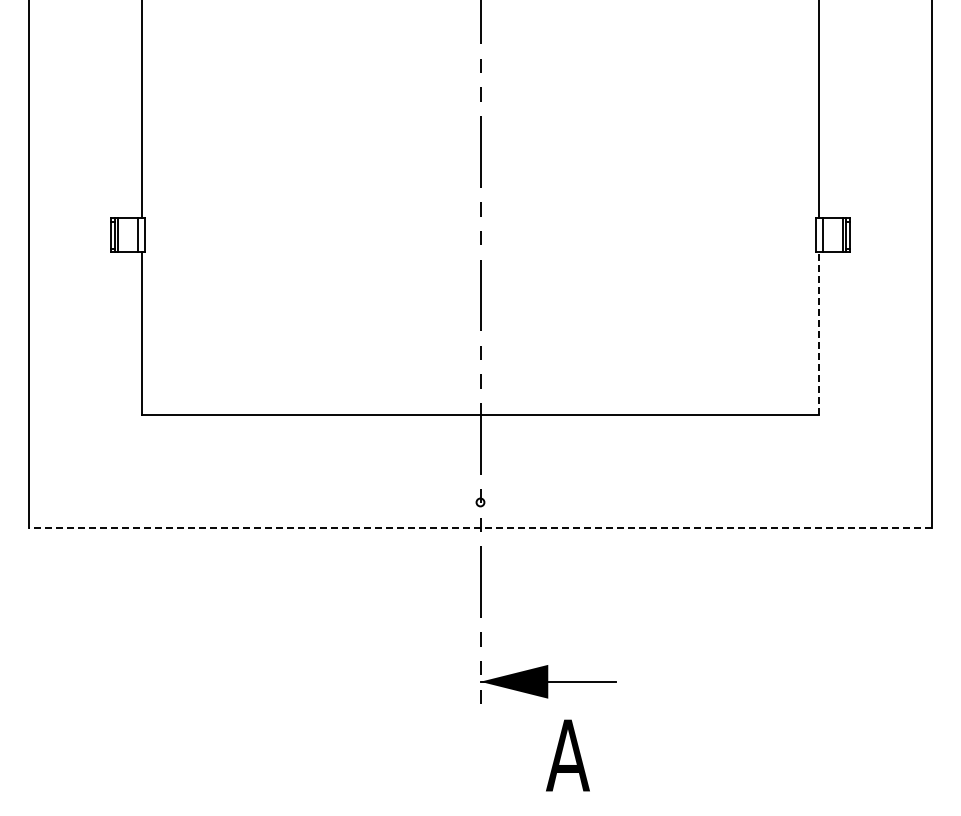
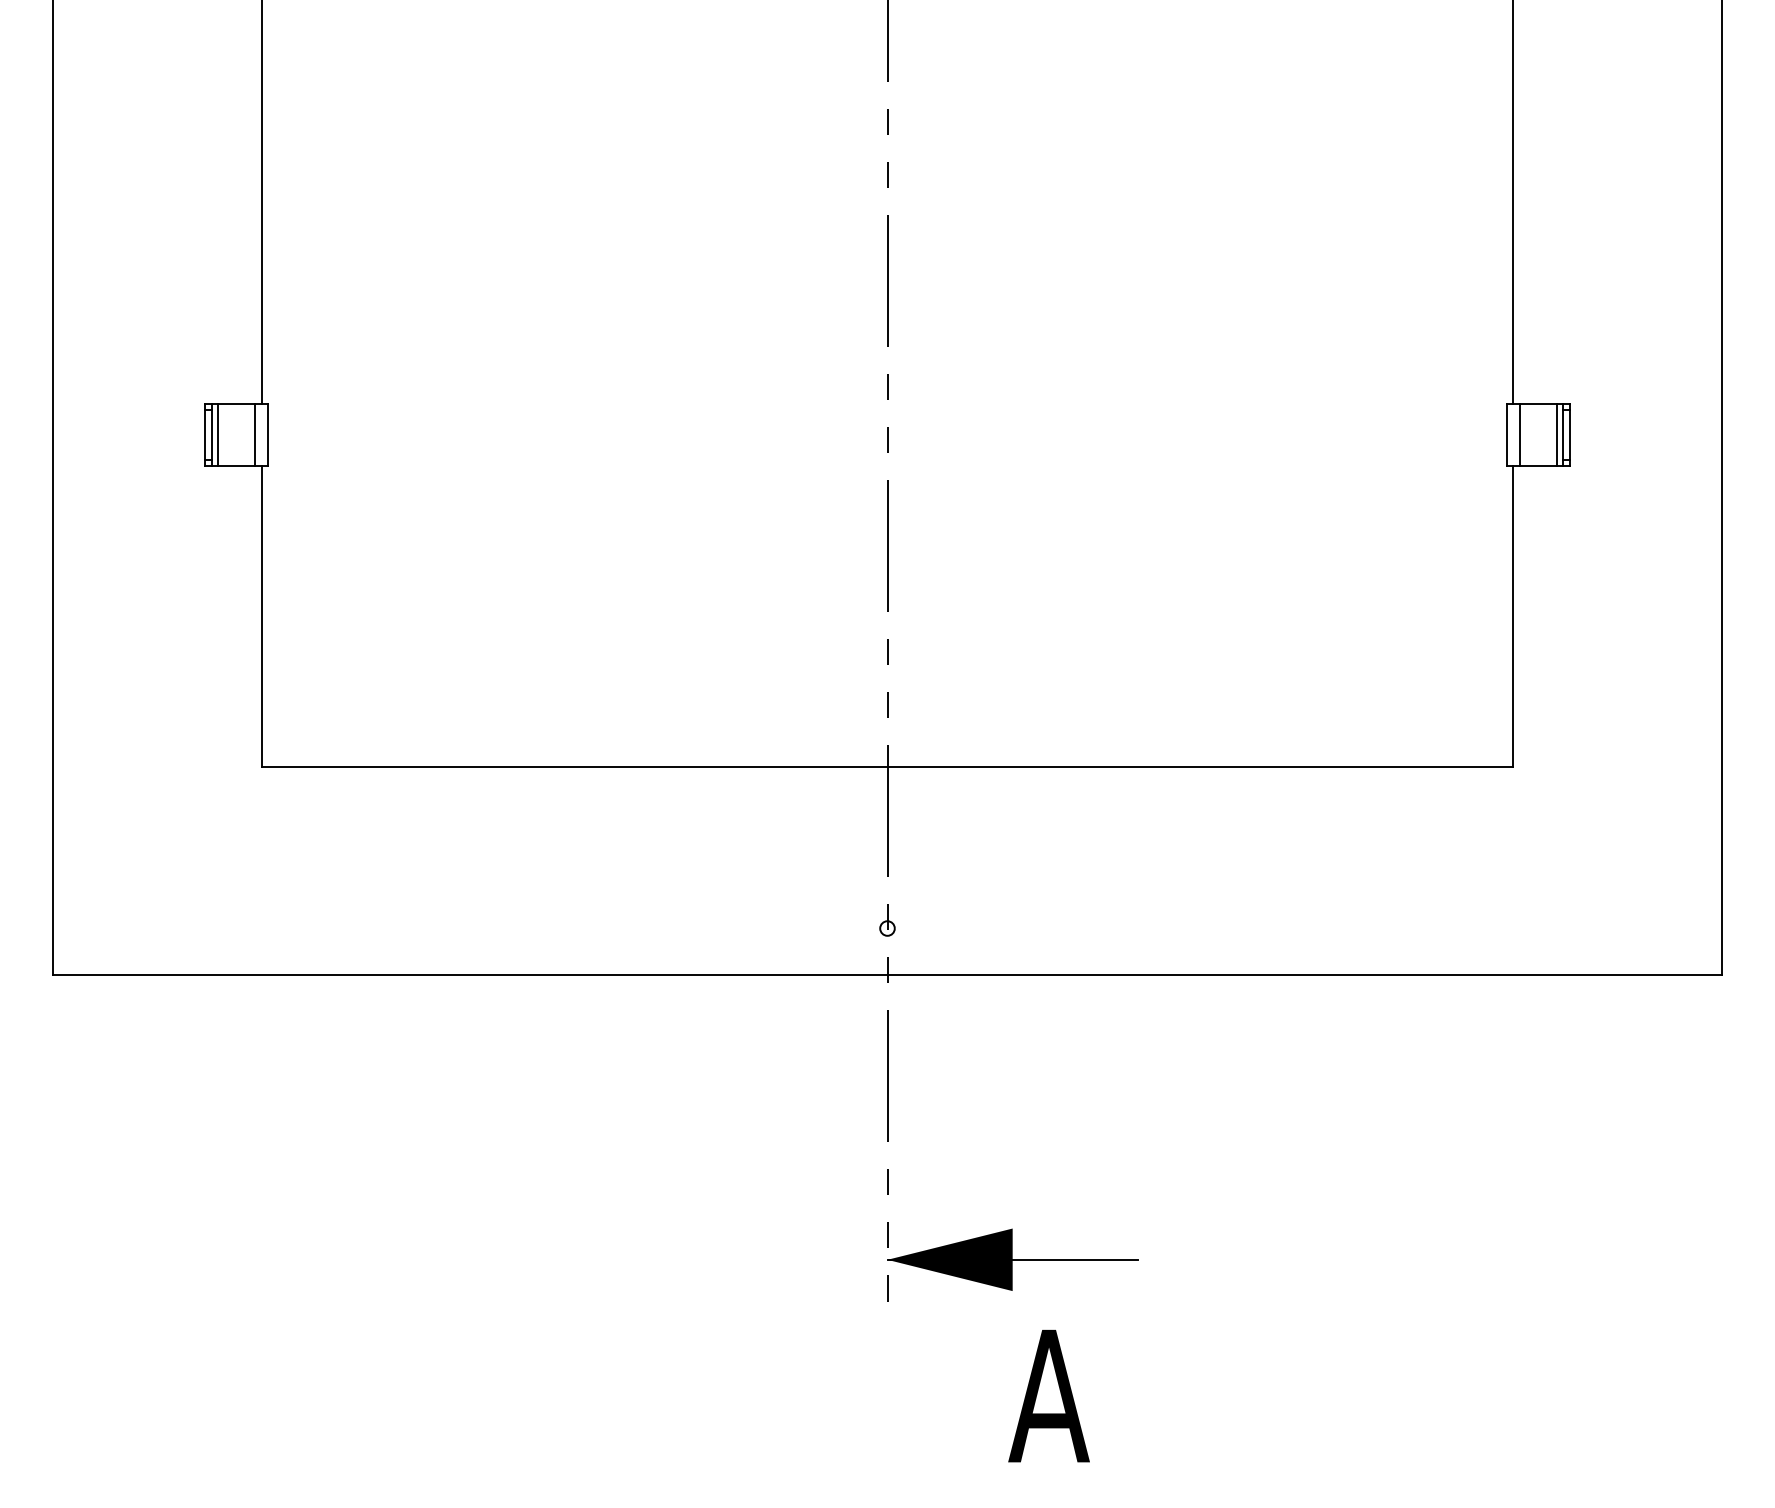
line: (819, 333) -> (1513, 616), dashed -> solid
line: (480, 527) -> (887, 974), dashed -> solid

